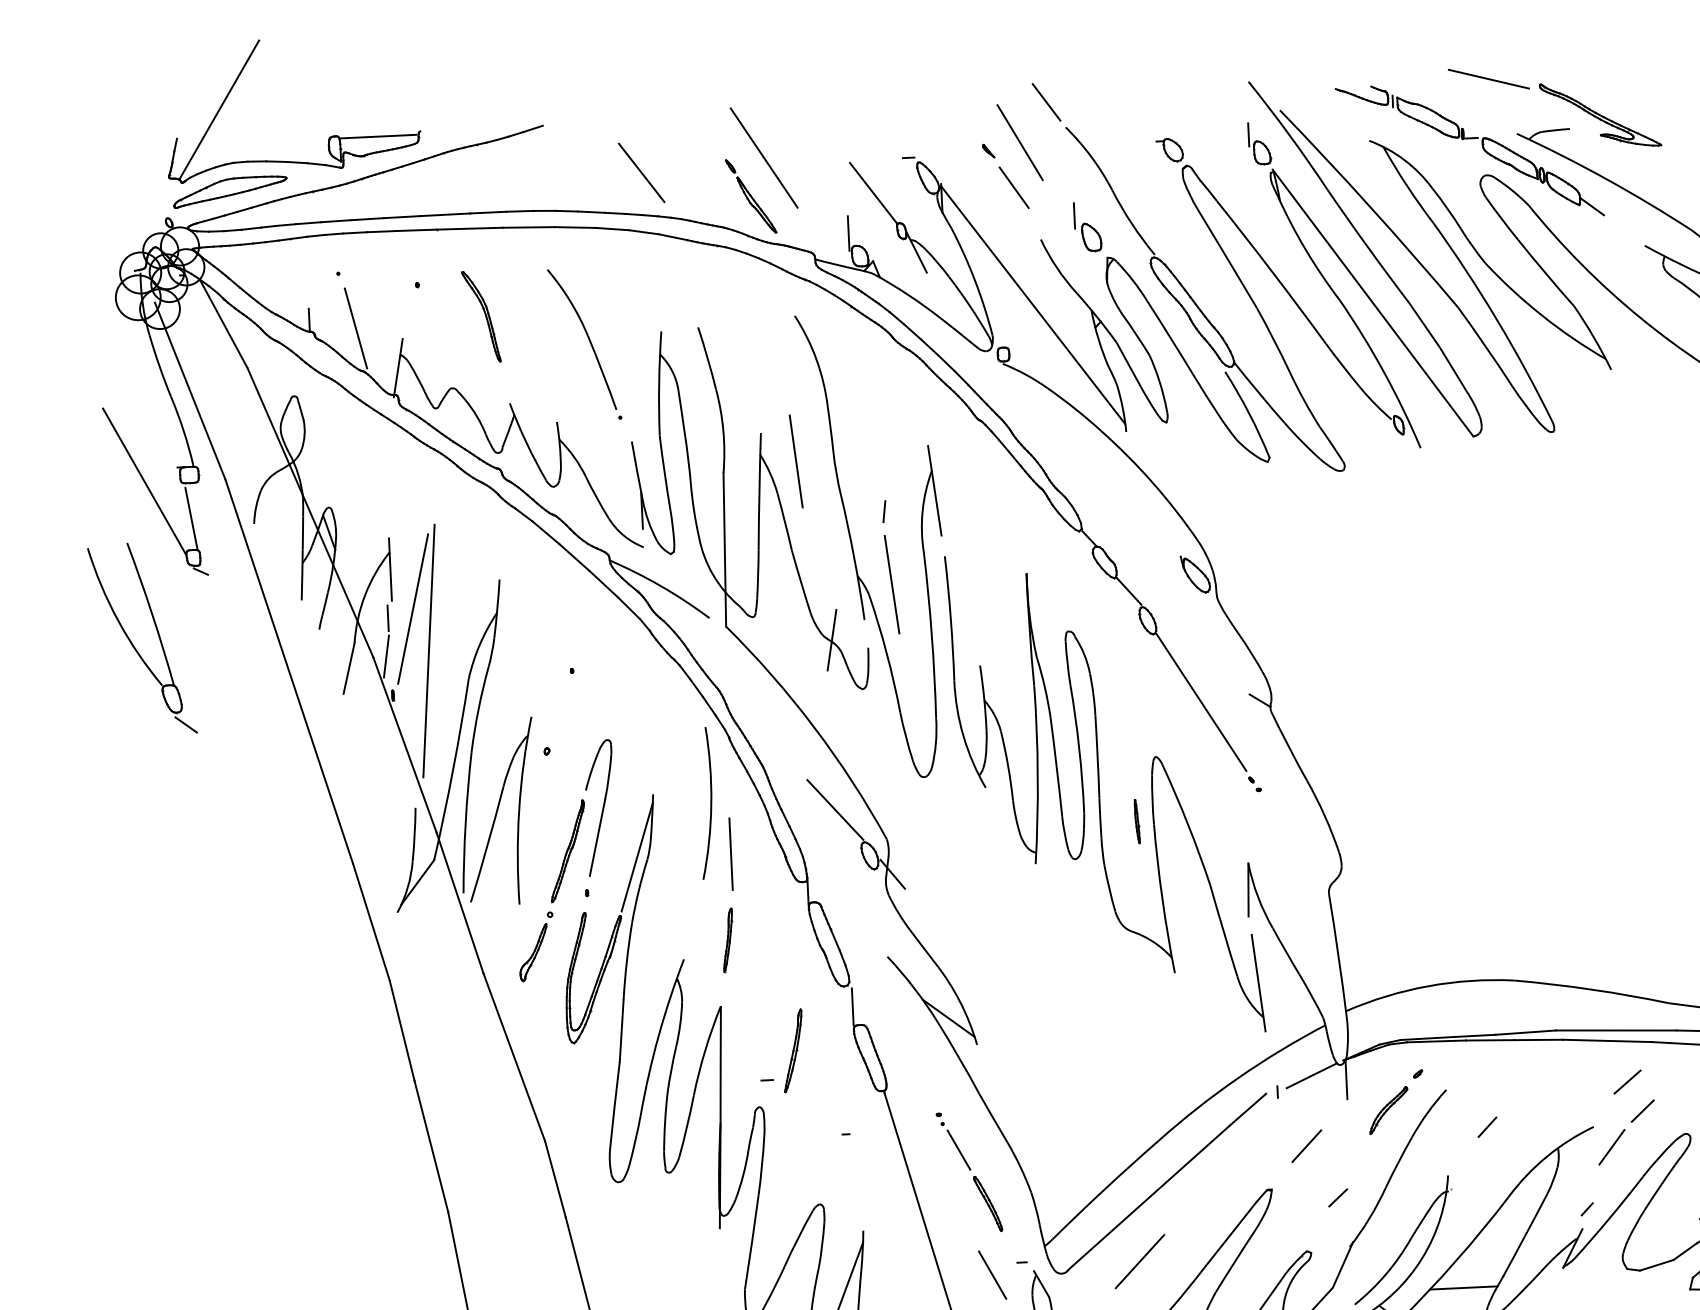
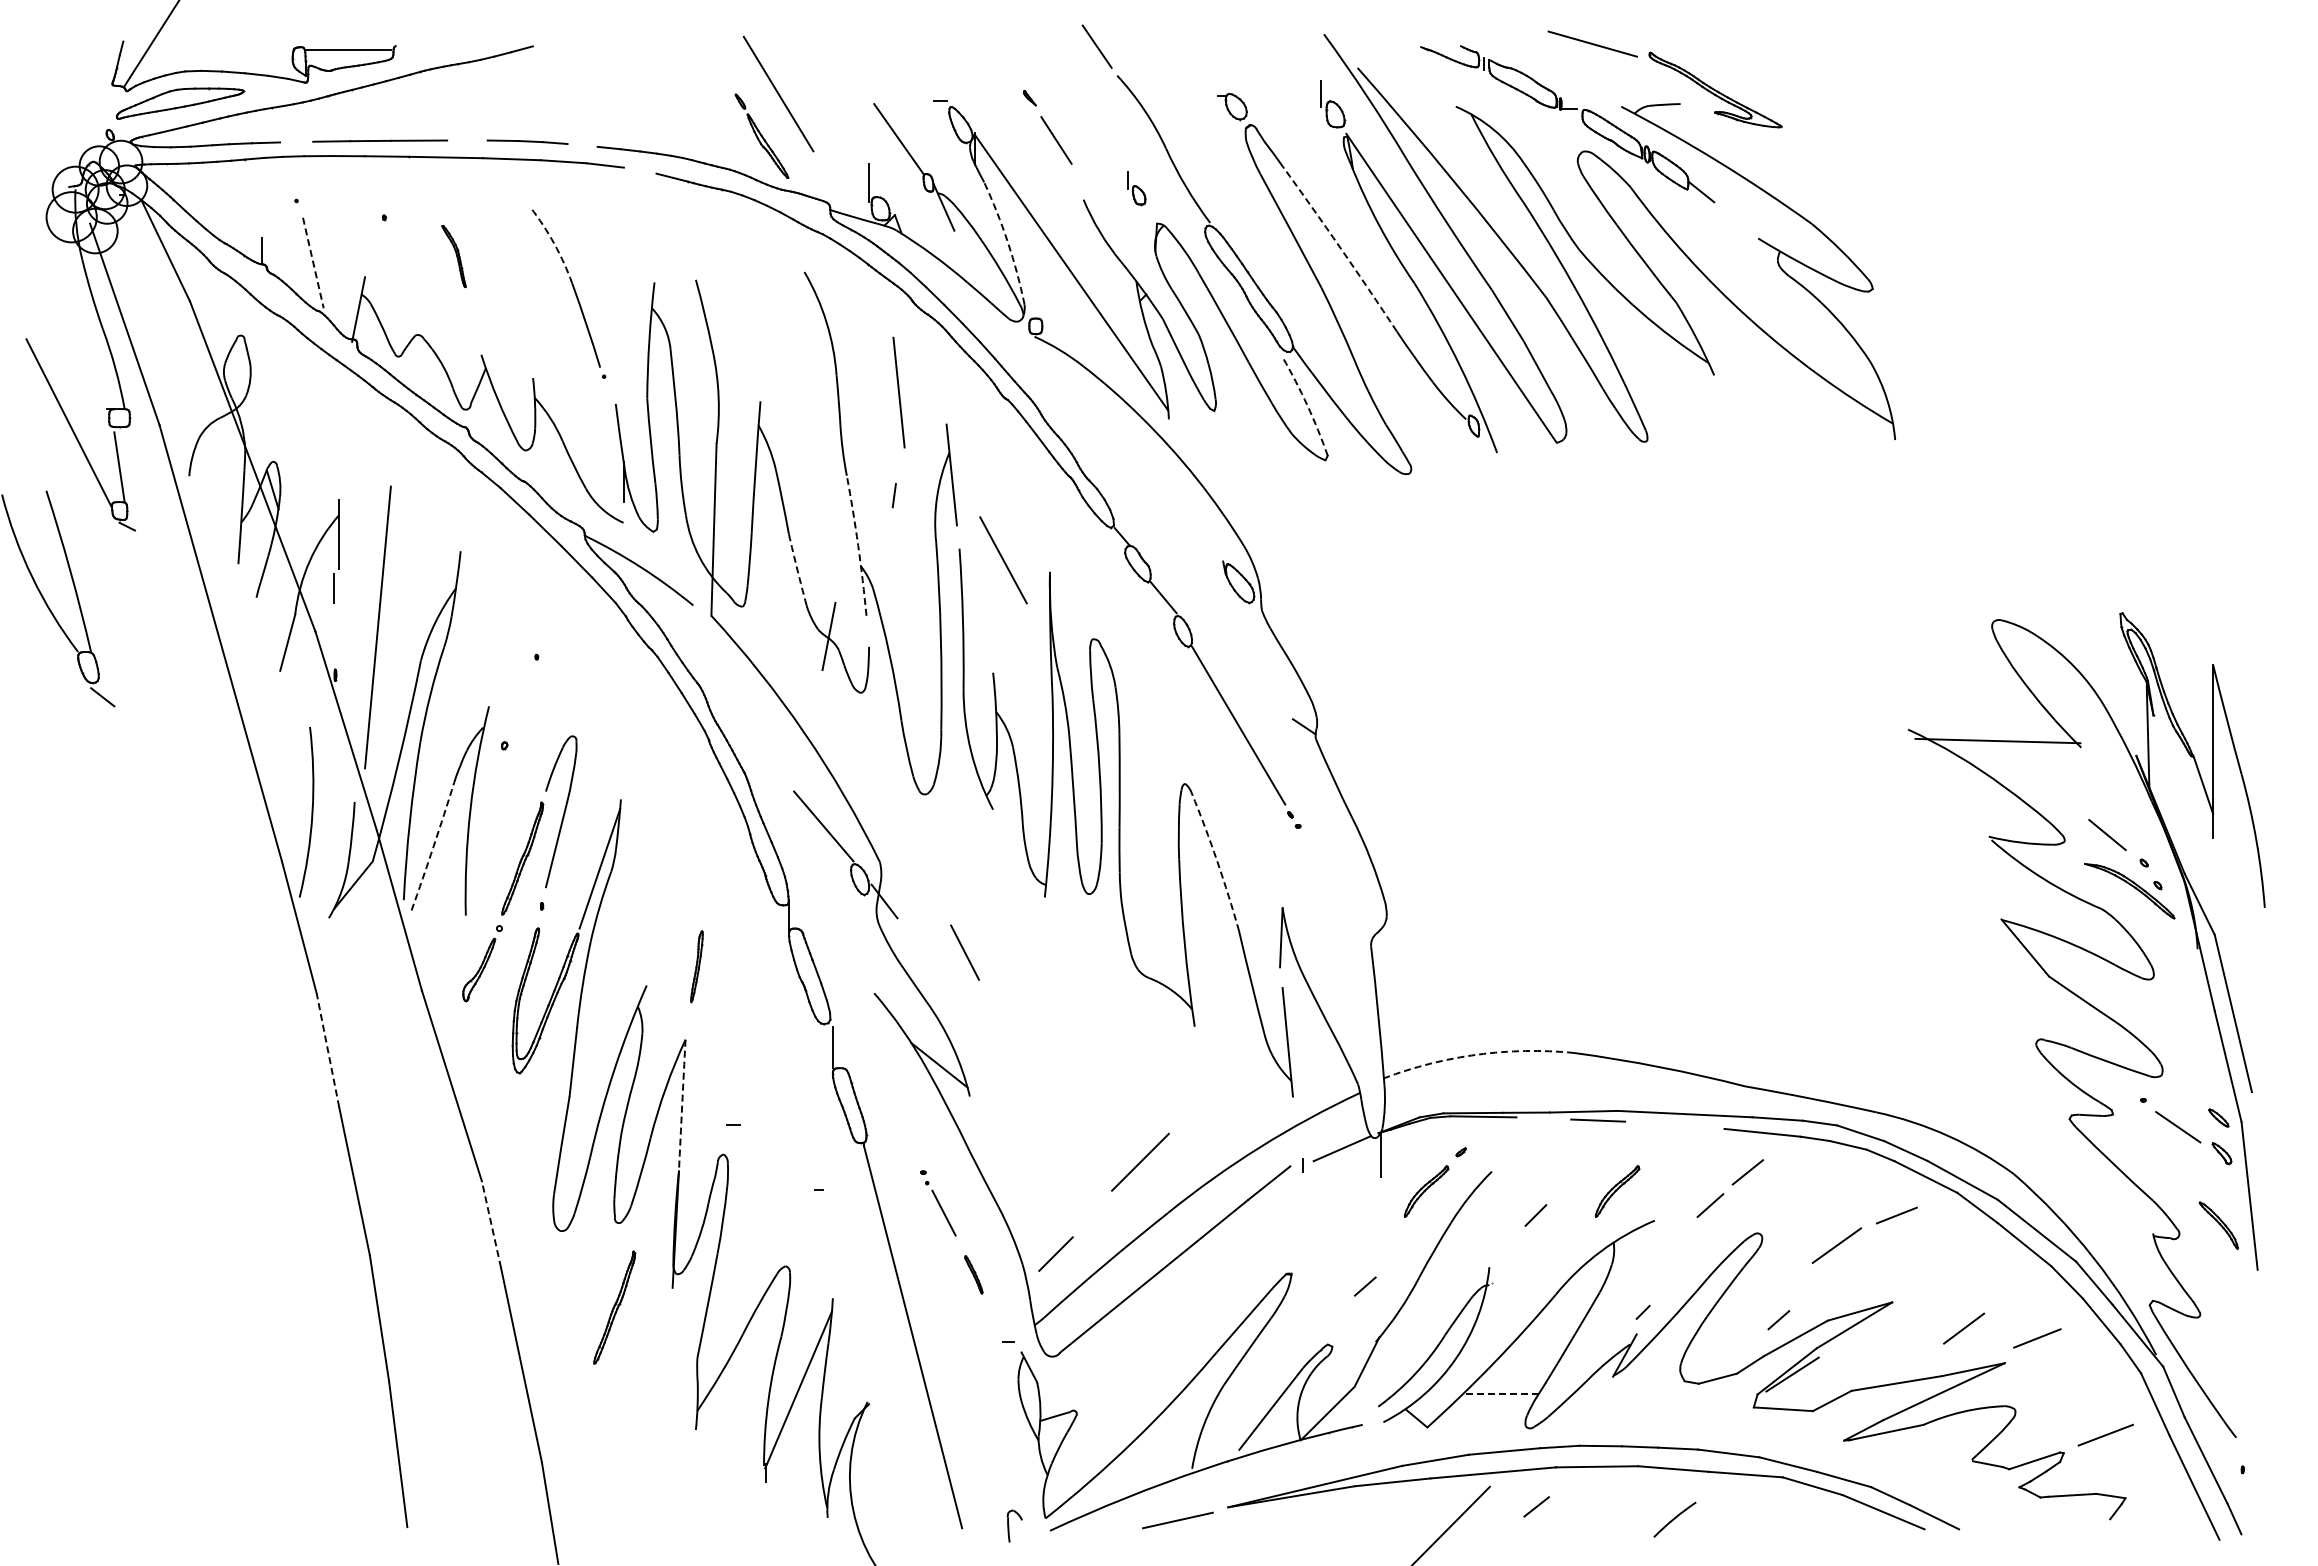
line: (1020, 142) -> (1003, 560), moved
line: (641, 172) -> (640, 103), removed
line: (488, 212) -> (467, 140), removed
line: (591, 212) -> (582, 145), removed
line: (335, 220) -> (296, 141), removed
part: (1087, 227) -> (1136, 188), size x0.6
line: (643, 232) -> (639, 170), removed
arc: (1272, 272) -> (1340, 248), solid -> dashed
arc: (974, 280) -> (1007, 242), solid -> dashed
arc: (570, 300) -> (554, 243), solid -> dashed
part: (480, 316) -> (453, 256), size x0.6
line: (356, 328) -> (313, 263), solid -> dashed
arc: (1249, 413) -> (1307, 405), solid -> dashed
line: (796, 461) -> (798, 434), removed
arc: (854, 557) -> (858, 545), solid -> dashed
arc: (801, 581) -> (797, 569), solid -> dashed
line: (891, 584) -> (898, 392), moved
line: (413, 608) -> (362, 579), removed
line: (386, 656) -> (330, 631), removed
arc: (710, 803) -> (311, 812), moved
part: (1137, 821) -> (1160, 855), removed
arc: (1188, 824) -> (1217, 861), solid -> dashed
arc: (487, 844) -> (433, 846), solid -> dashed
line: (730, 853) -> (704, 869), removed
arc: (1428, 986) -> (1477, 1054), solid -> dashed
line: (401, 1030) -> (327, 1050), solid -> dashed
line: (1490, 1040) -> (1543, 1118), removed
line: (1607, 1040) -> (1674, 1124), removed
part: (793, 1050) -> (764, 1093), removed
arc: (720, 1065) -> (682, 1105), solid -> dashed
line: (1627, 1082) -> (1747, 1172), moved
part: (1559, 1102) -> (1617, 1191), added
line: (1306, 1145) -> (1055, 1253), moved
line: (1611, 1147) -> (1673, 1244), removed
line: (555, 1179) -> (491, 1224), solid -> dashed
part: (987, 1203) -> (973, 1274), size x0.6
part: (668, 1248) -> (614, 1307), added
line: (1139, 1260) -> (1140, 1161), moved
line: (992, 1275) -> (964, 952), moved
line: (1464, 1287) -> (1501, 1393), solid -> dashed

